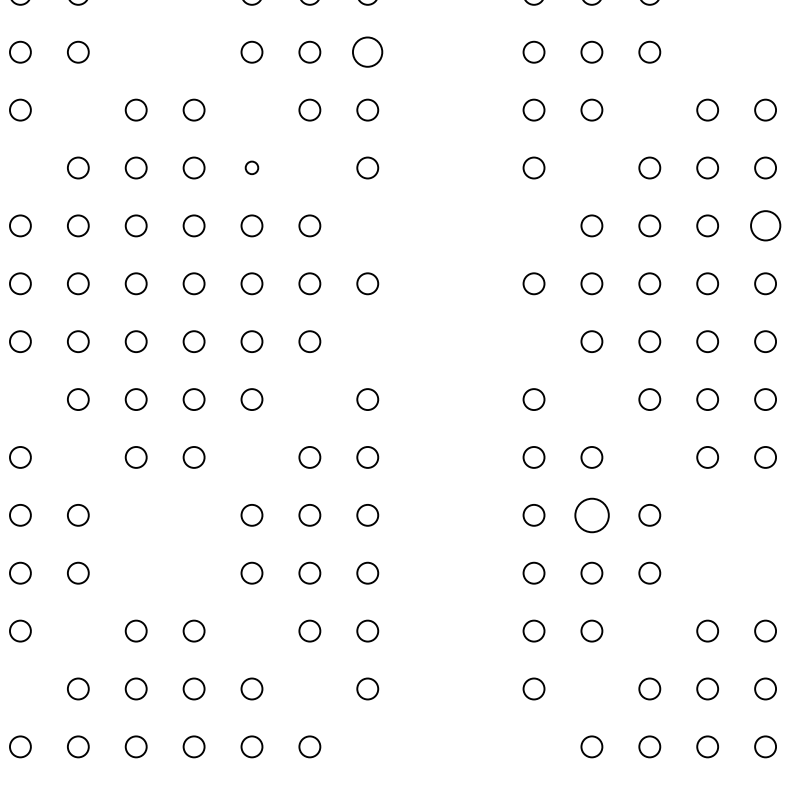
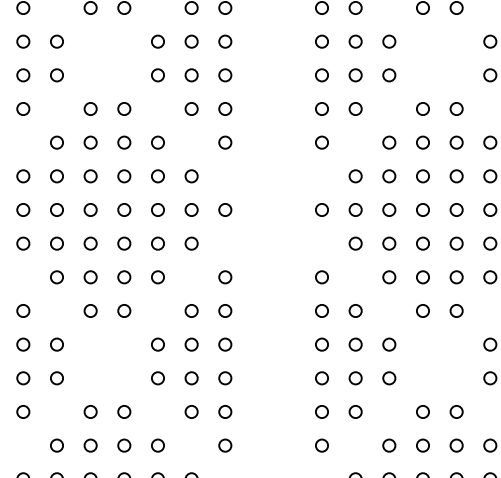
circle: (368, 52) -> (225, 75), size x0.71
circle: (251, 167) -> (157, 142), size x1.67
circle: (765, 226) -> (456, 176), size x0.71
circle: (591, 515) -> (355, 344), size x0.62

